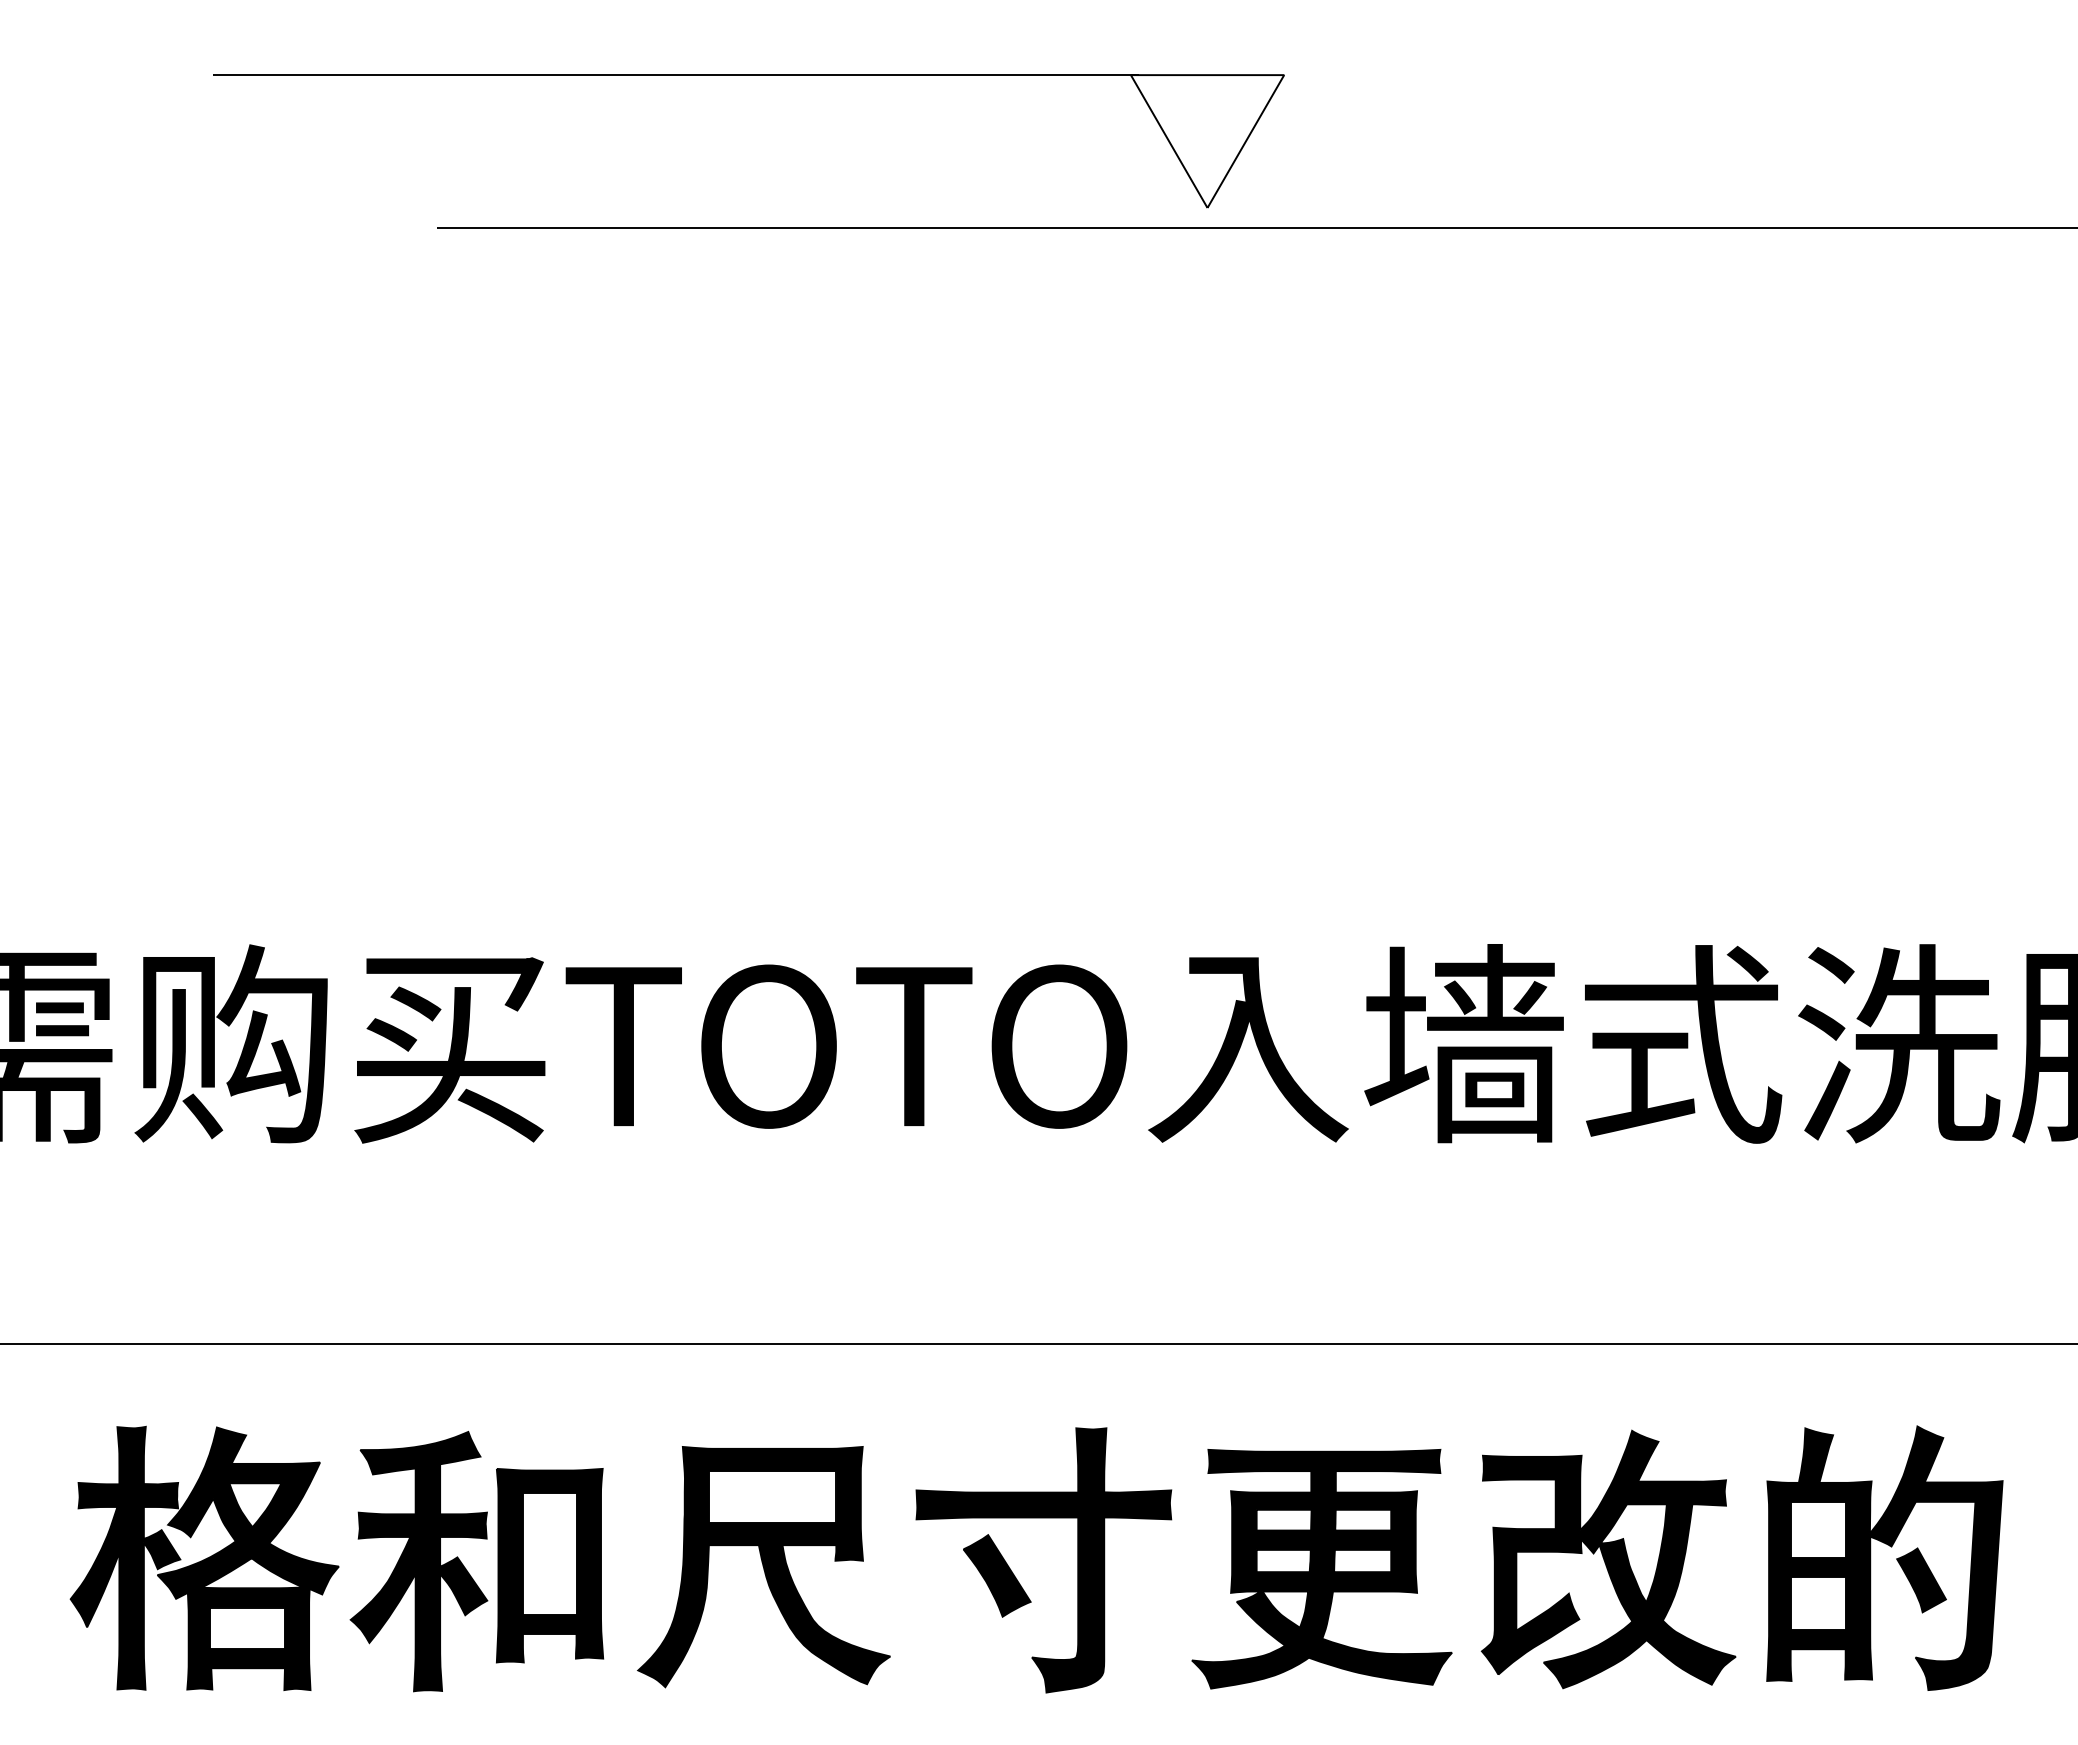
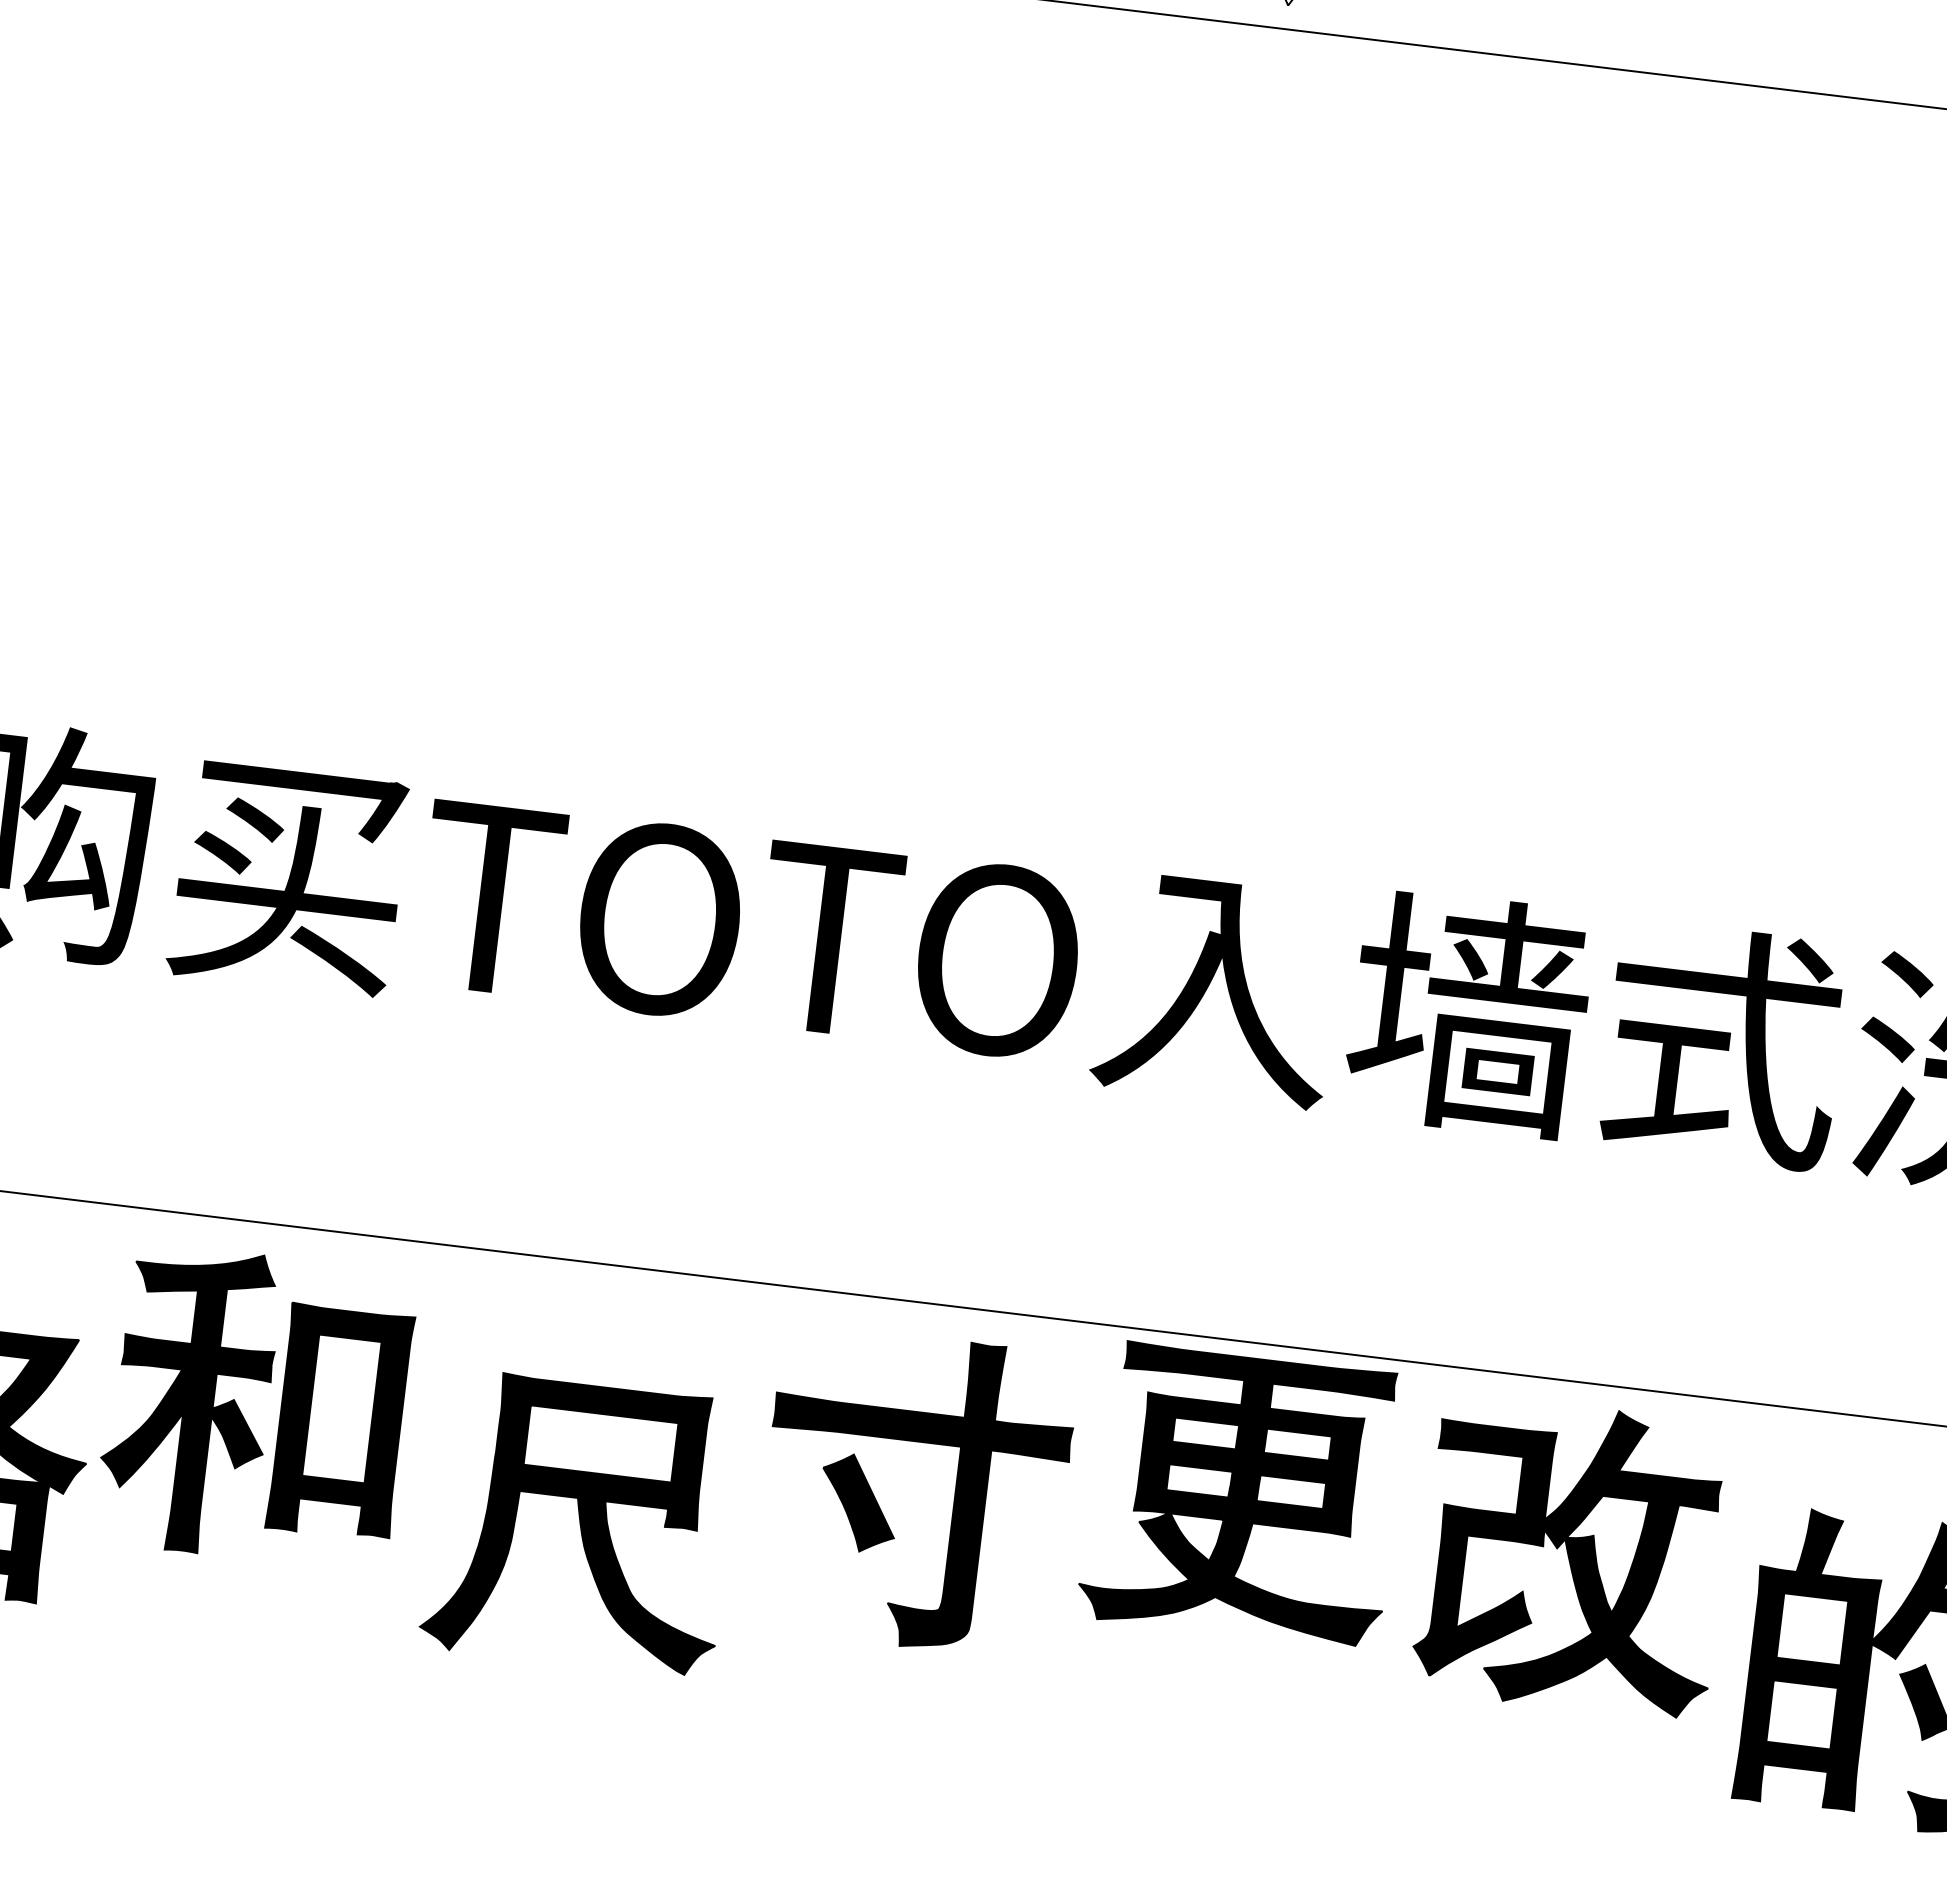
part: (1608, 1559) -> (1573, 1557), moved
part: (466, 1568) -> (243, 1414), moved
part: (1321, 1569) -> (1242, 1496), moved
part: (1016, 1577) -> (880, 1507), moved

